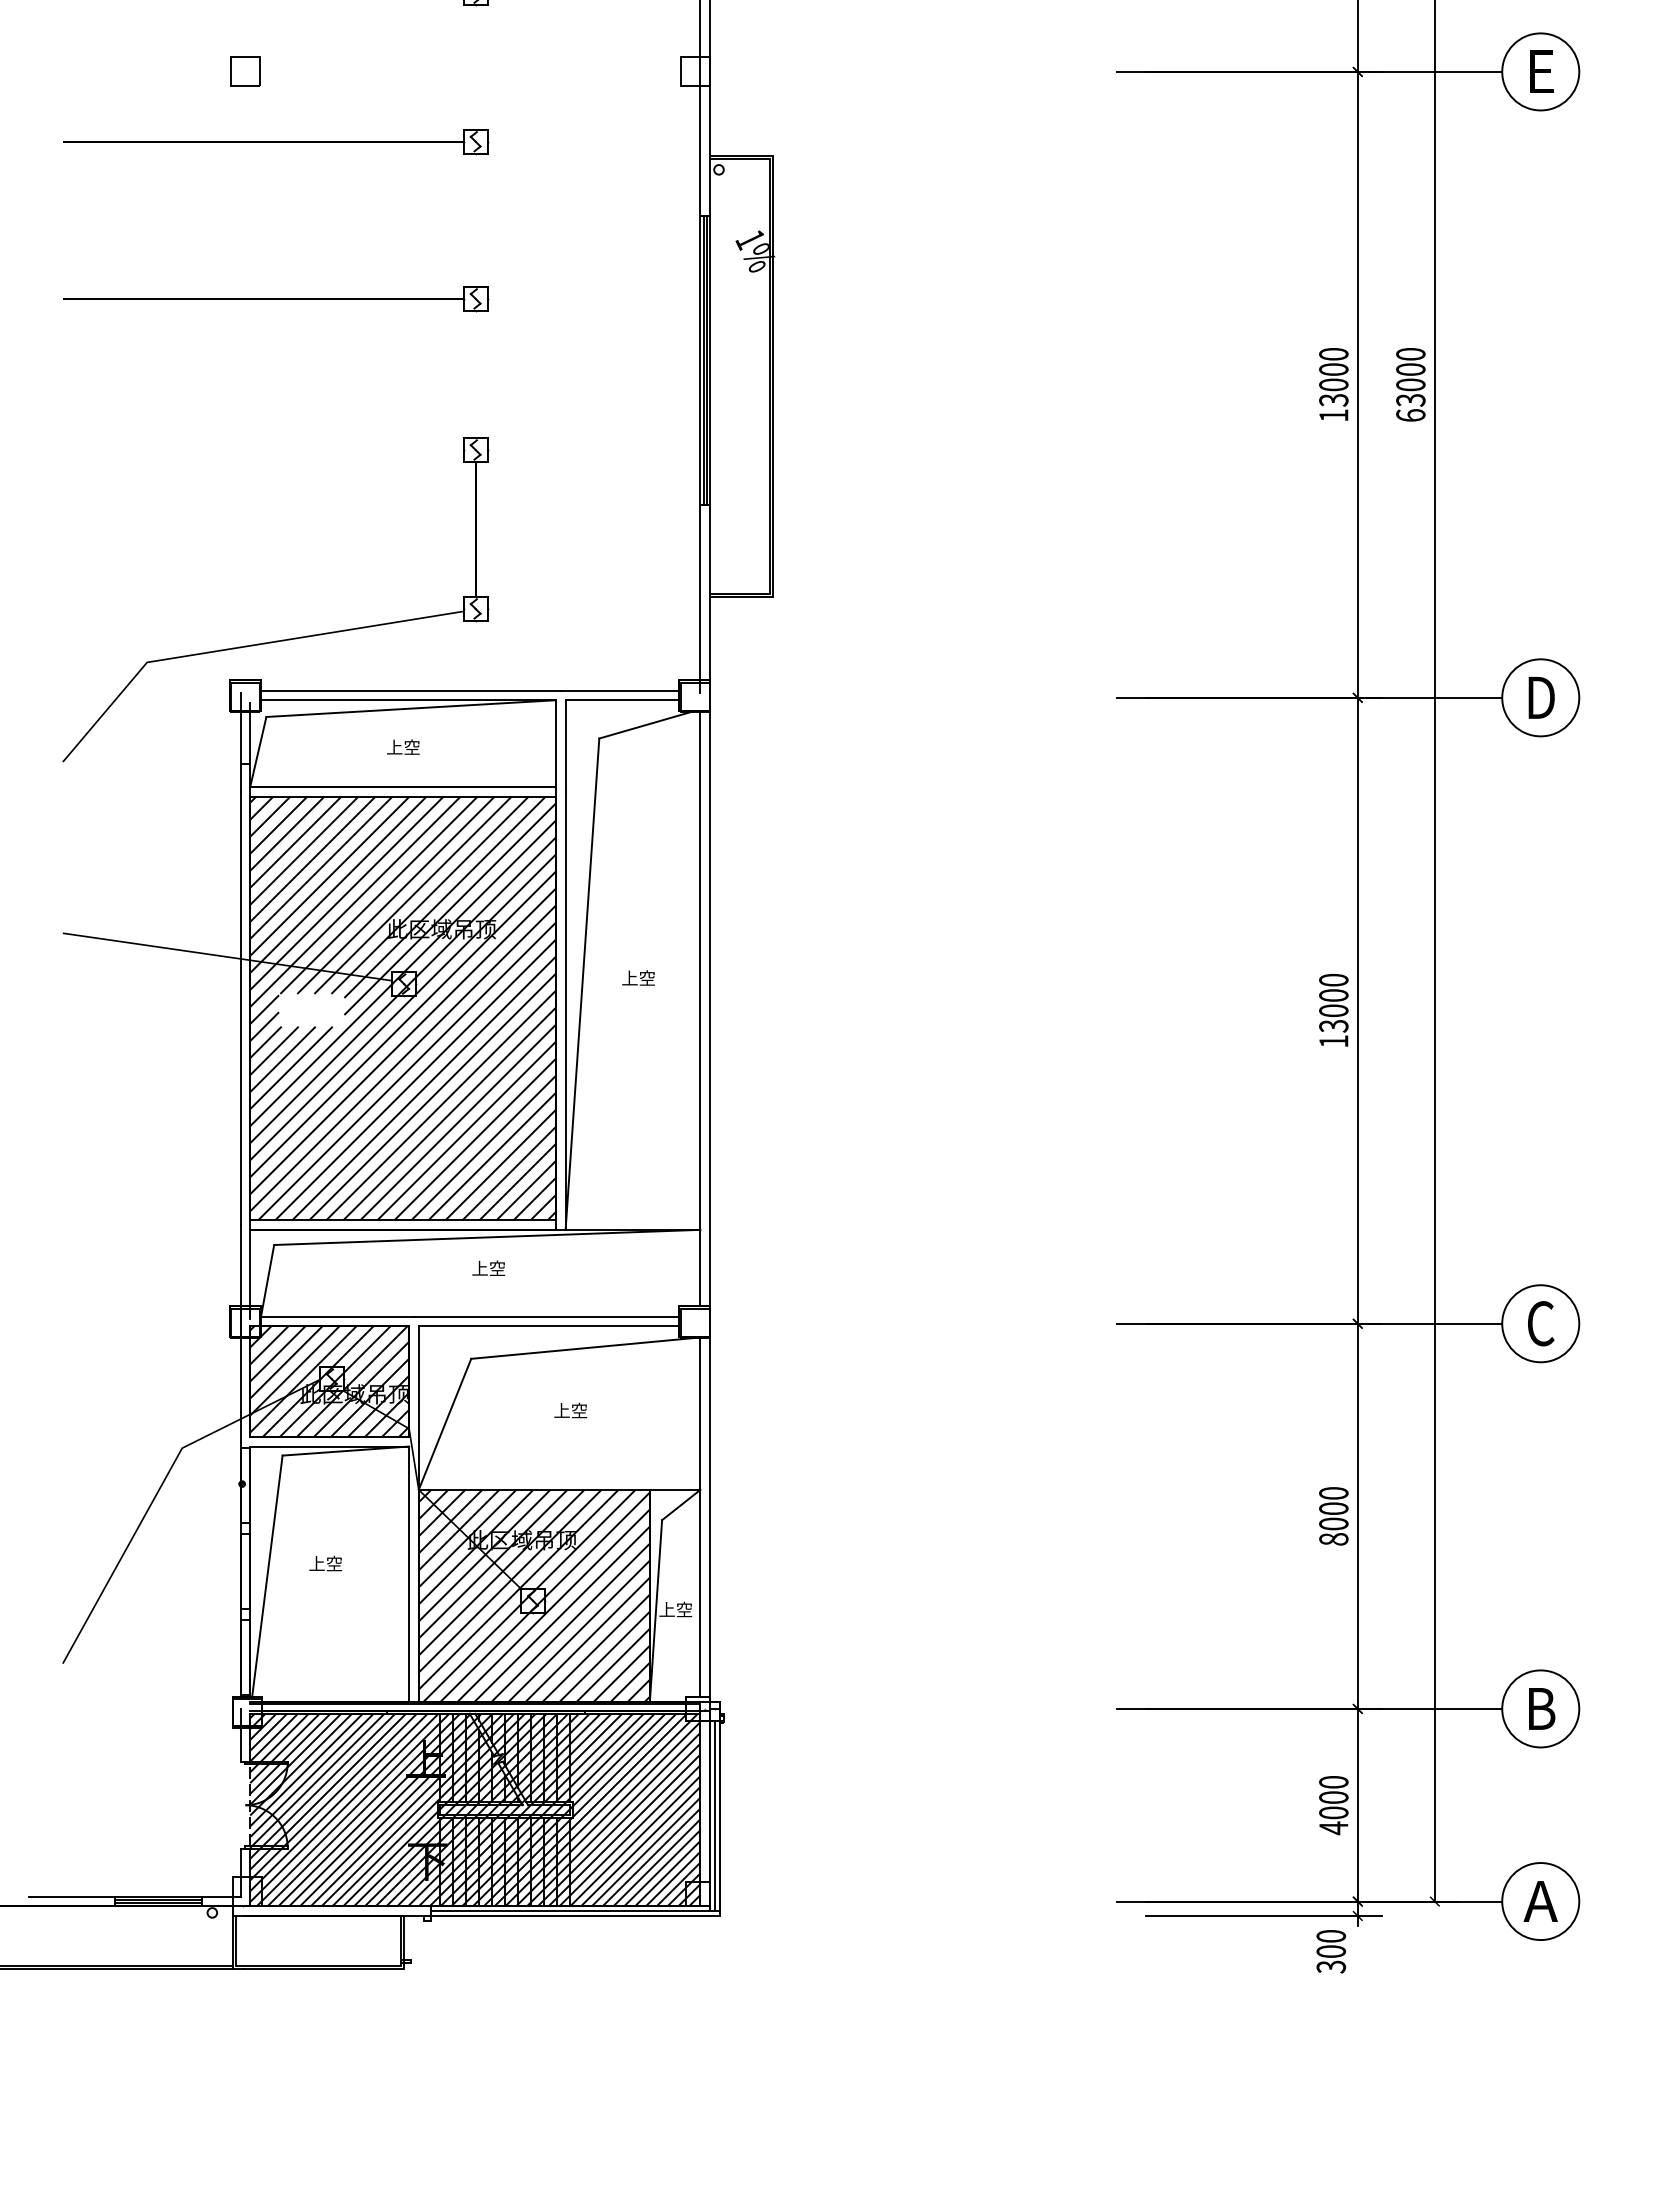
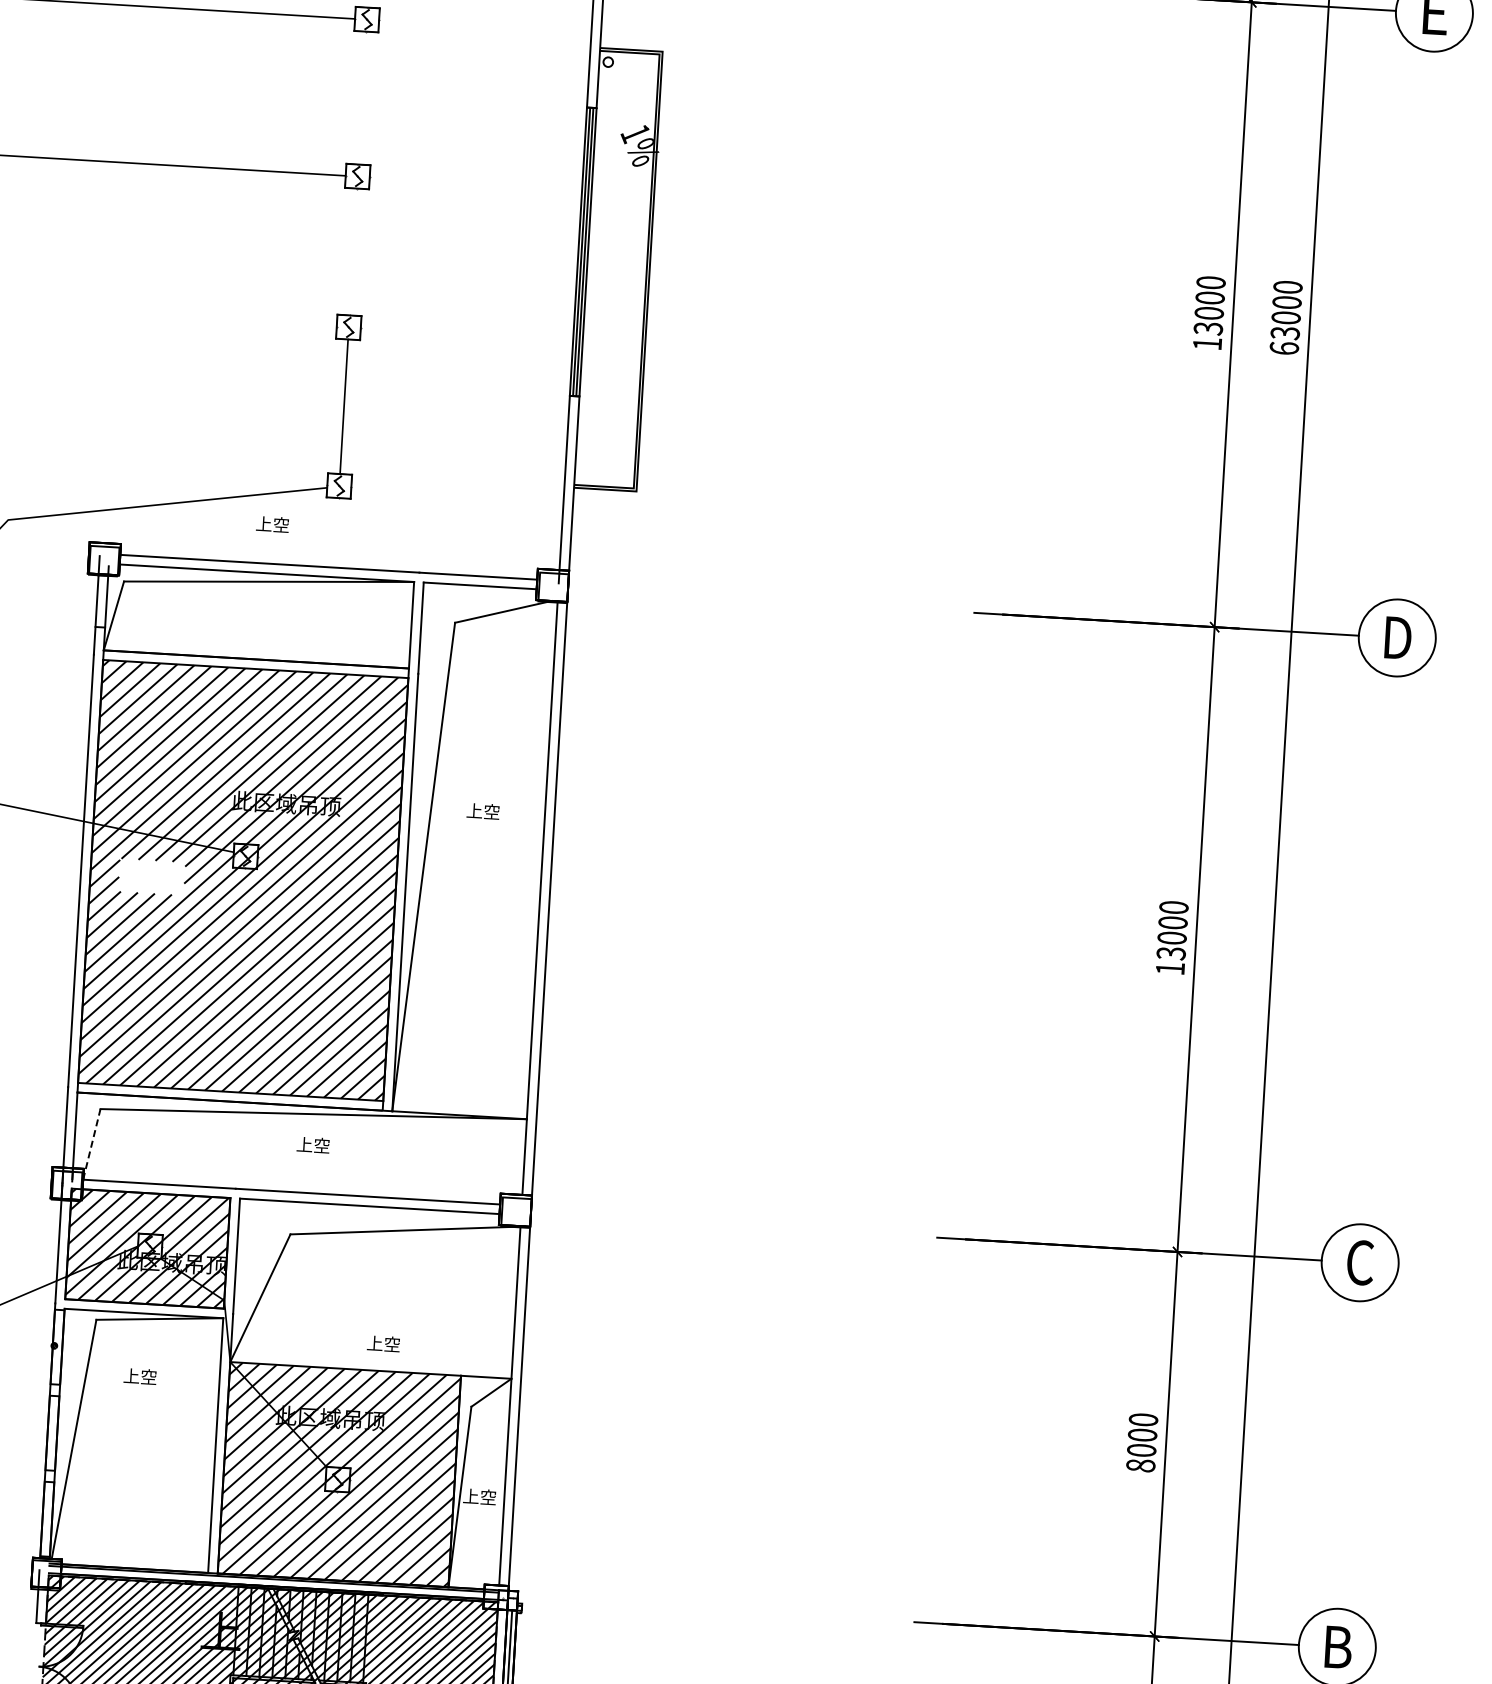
text: (403, 746) -> (272, 523), moved
text: (638, 977) -> (483, 810), moved
line: (267, 1280) -> (91, 1144), solid -> dashed
text: (570, 1410) -> (383, 1343), moved
text: (325, 1563) -> (140, 1376), moved

